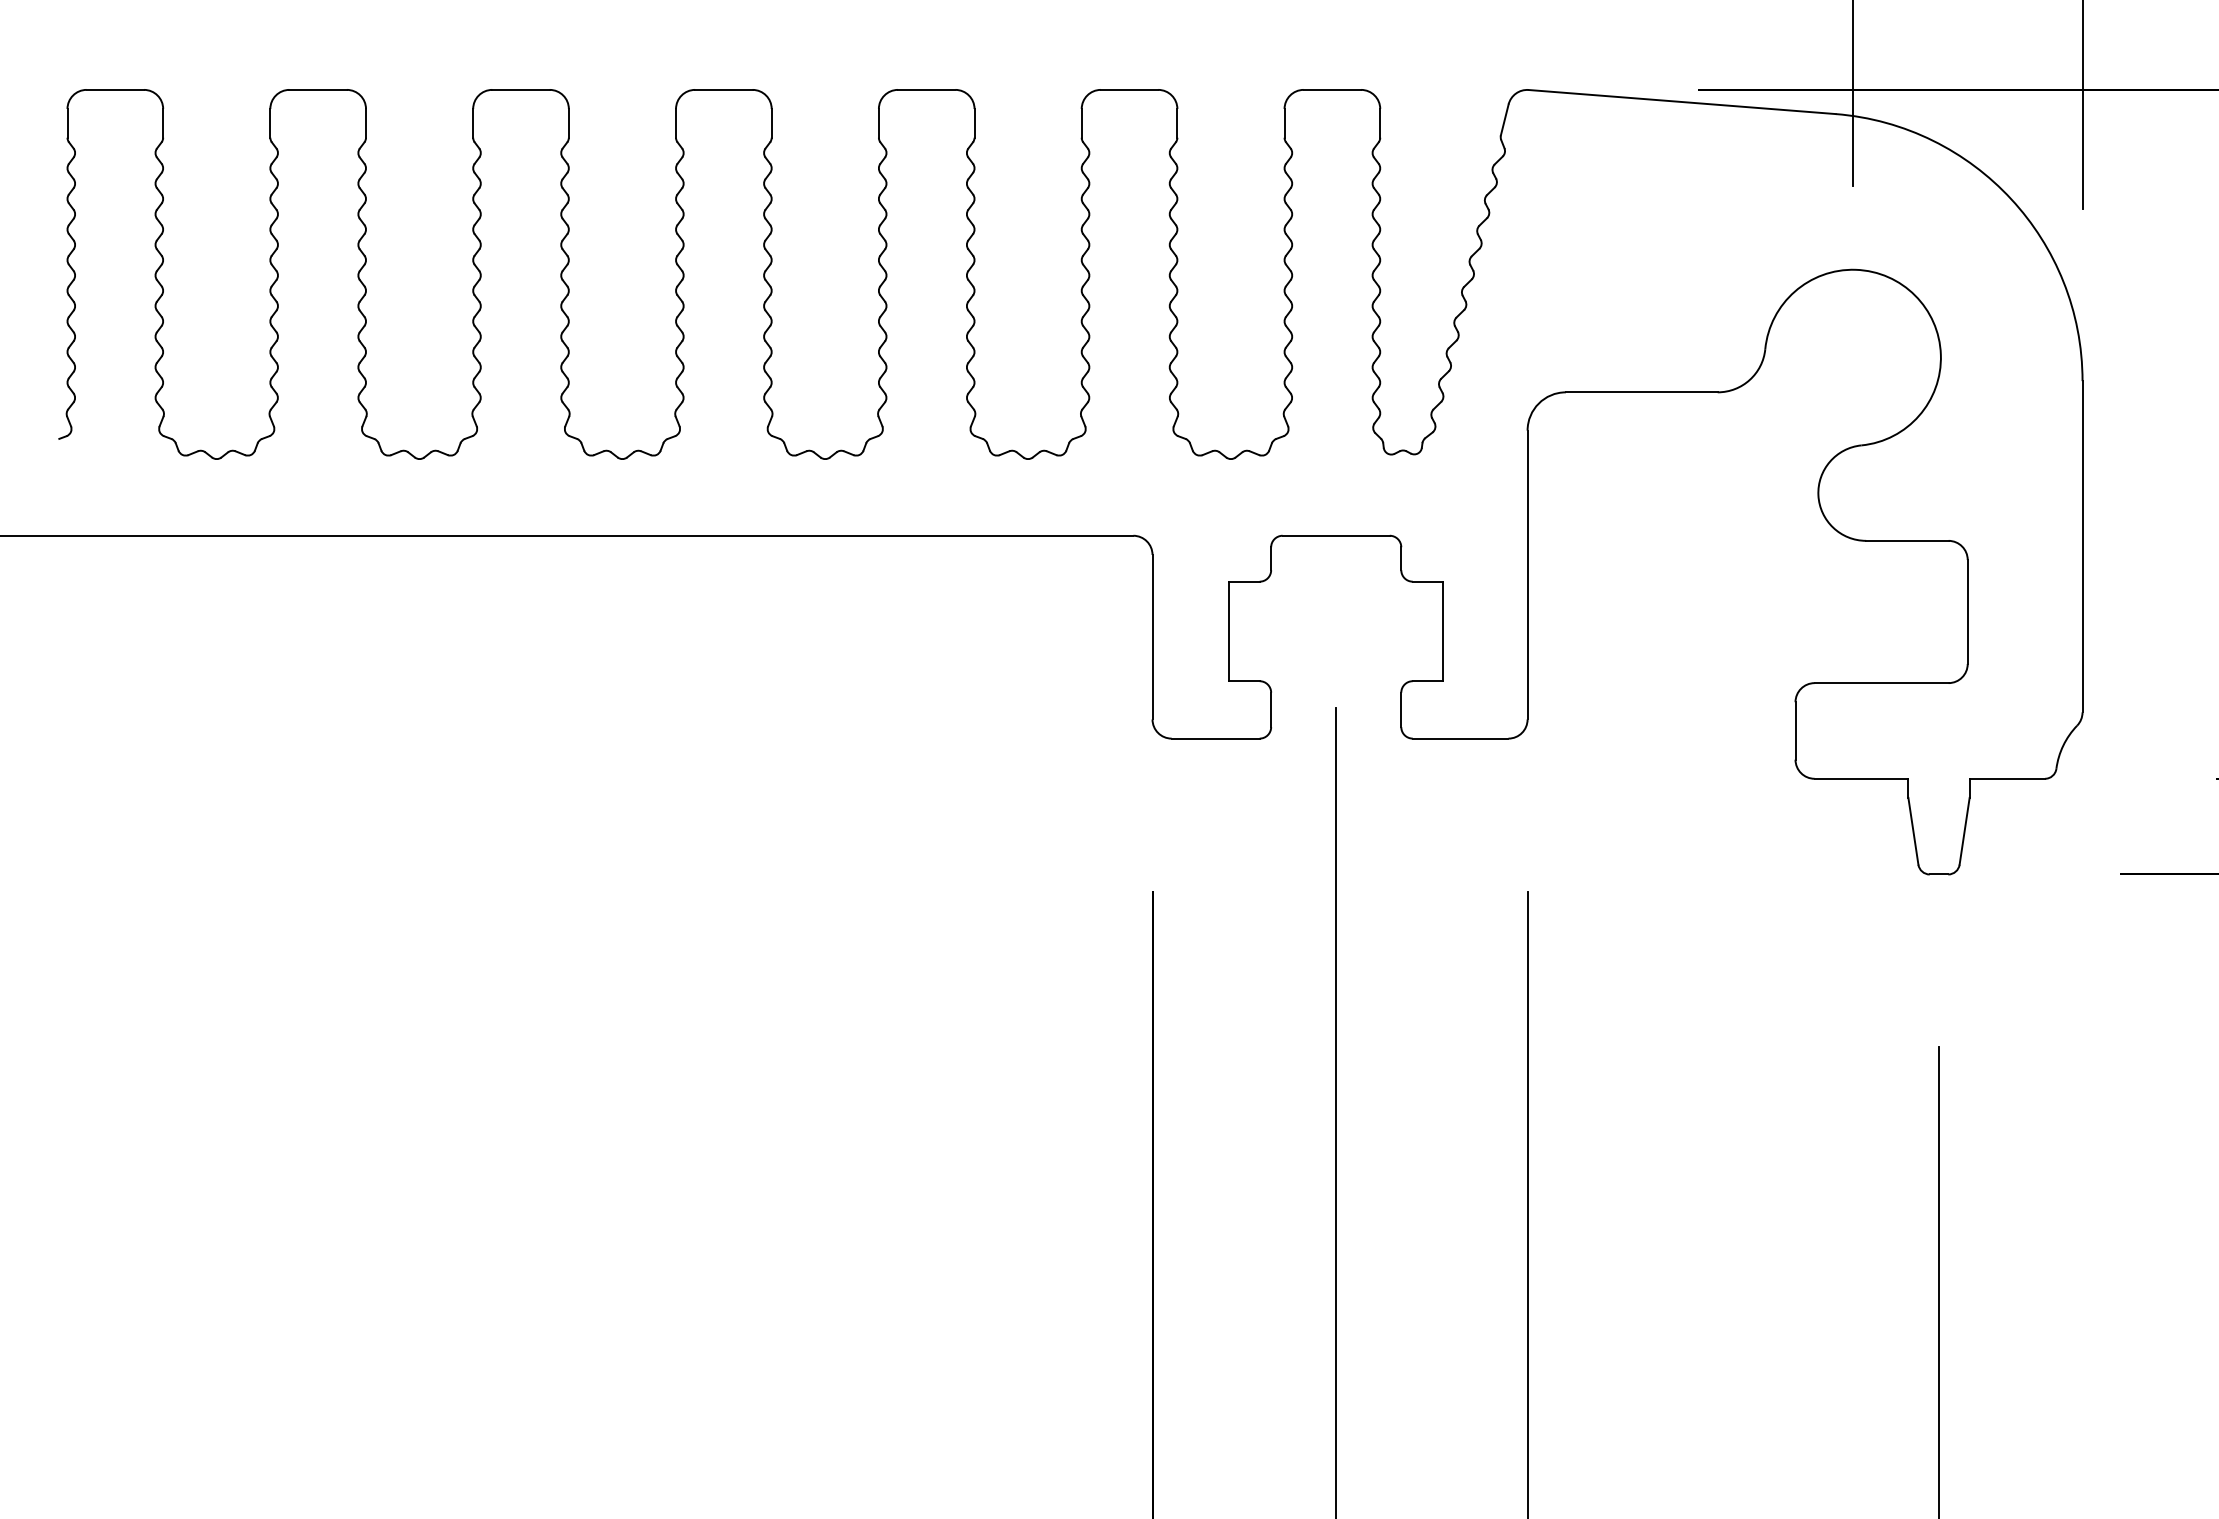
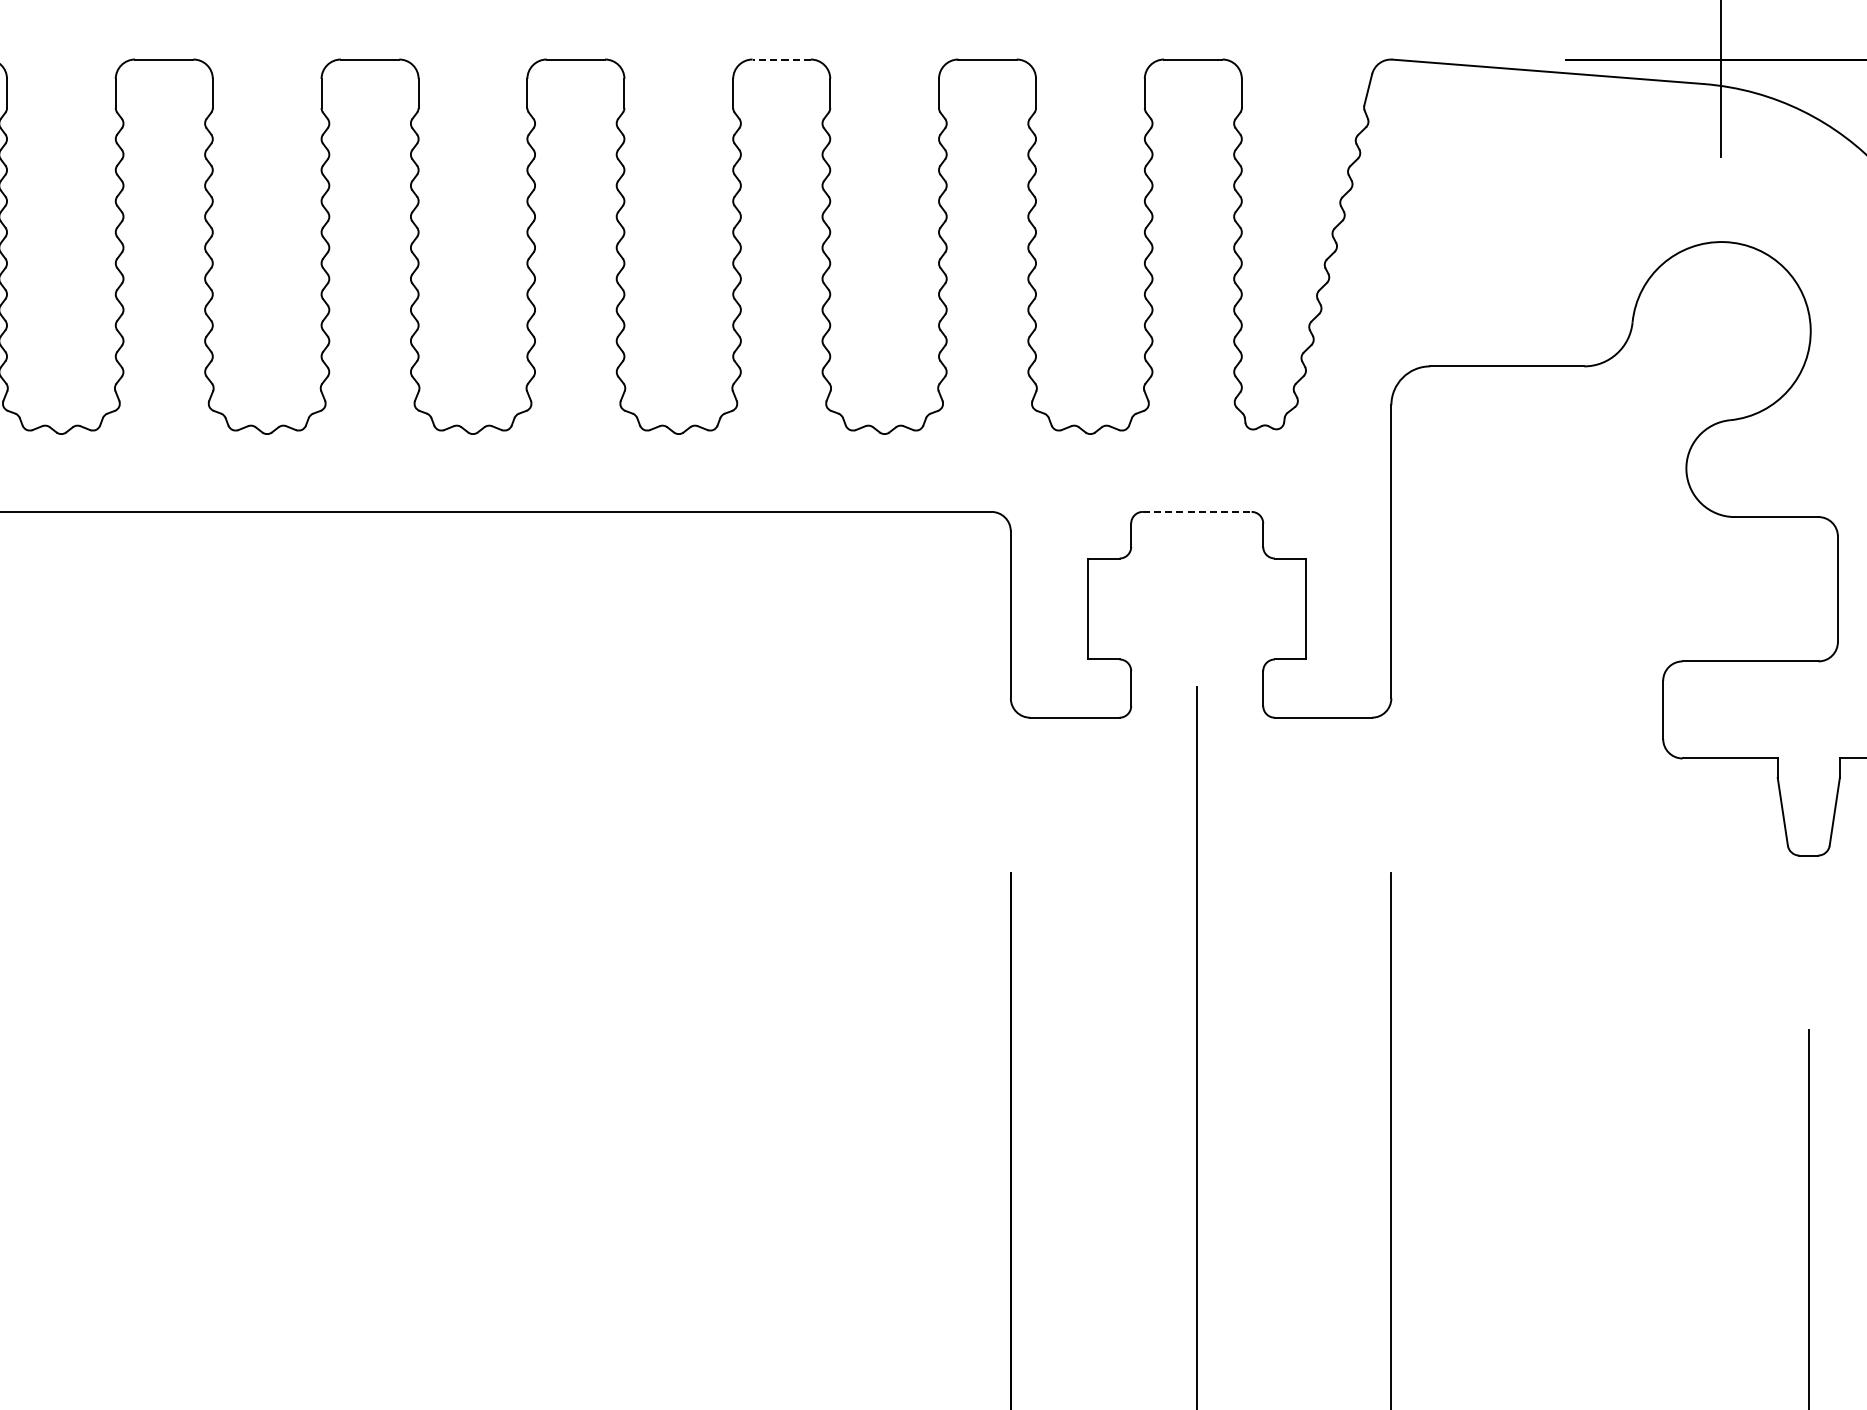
line: (926, 89) -> (781, 59), solid -> dashed
line: (1336, 535) -> (1197, 511), solid -> dashed

